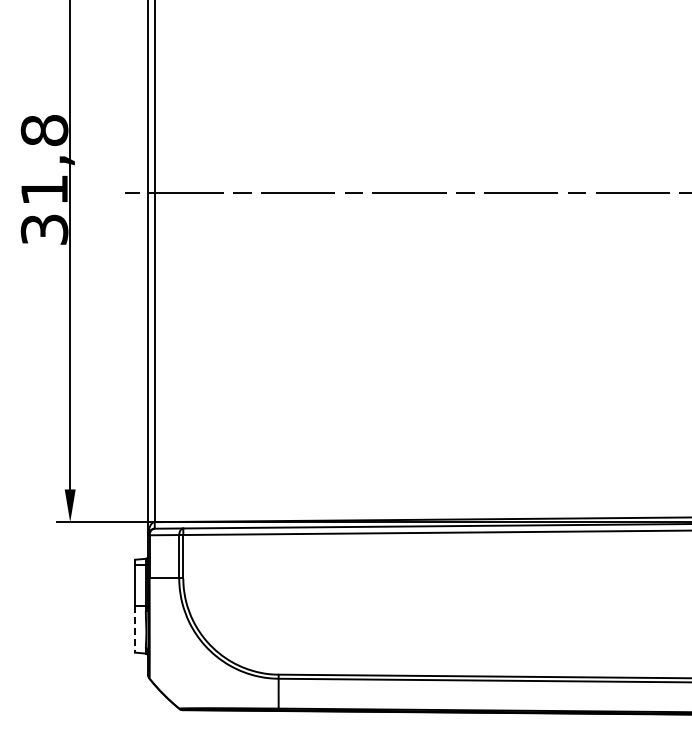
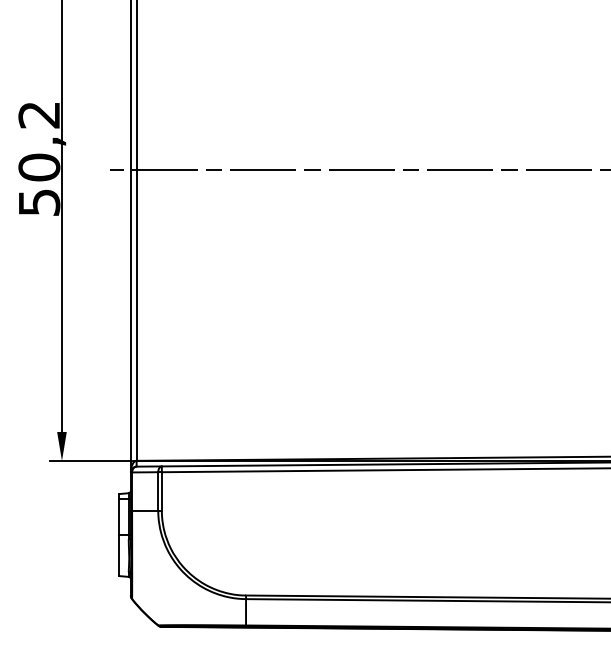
text: (44, 179) -> (39, 158), 31,8 -> 50,2
line: (135, 629) -> (119, 555), dashed -> solid

